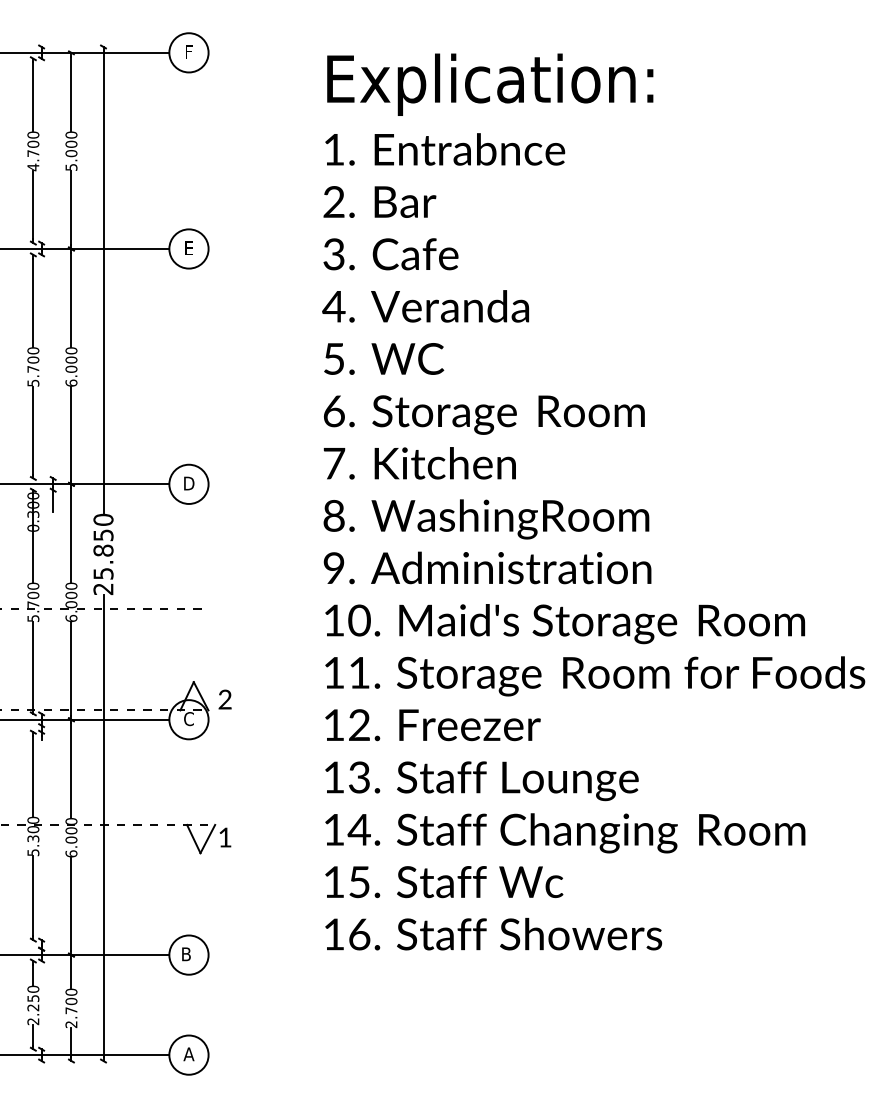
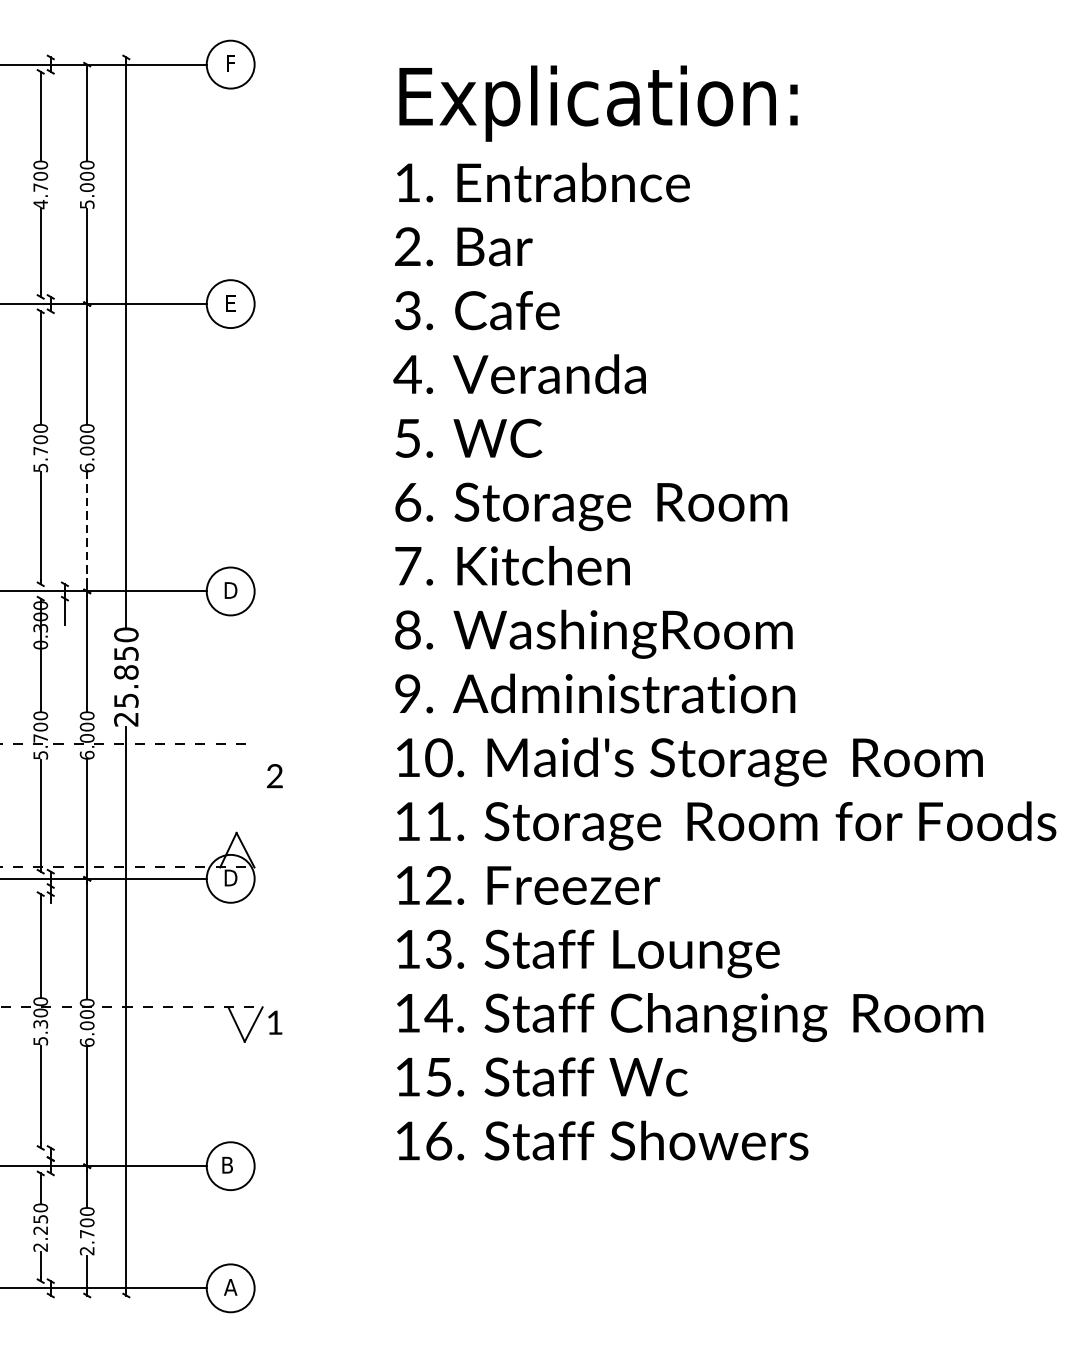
line: (71, 433) -> (87, 529), solid -> dashed
text: (224, 699) -> (274, 776), moved
text: (189, 719) -> (231, 878), C -> D

